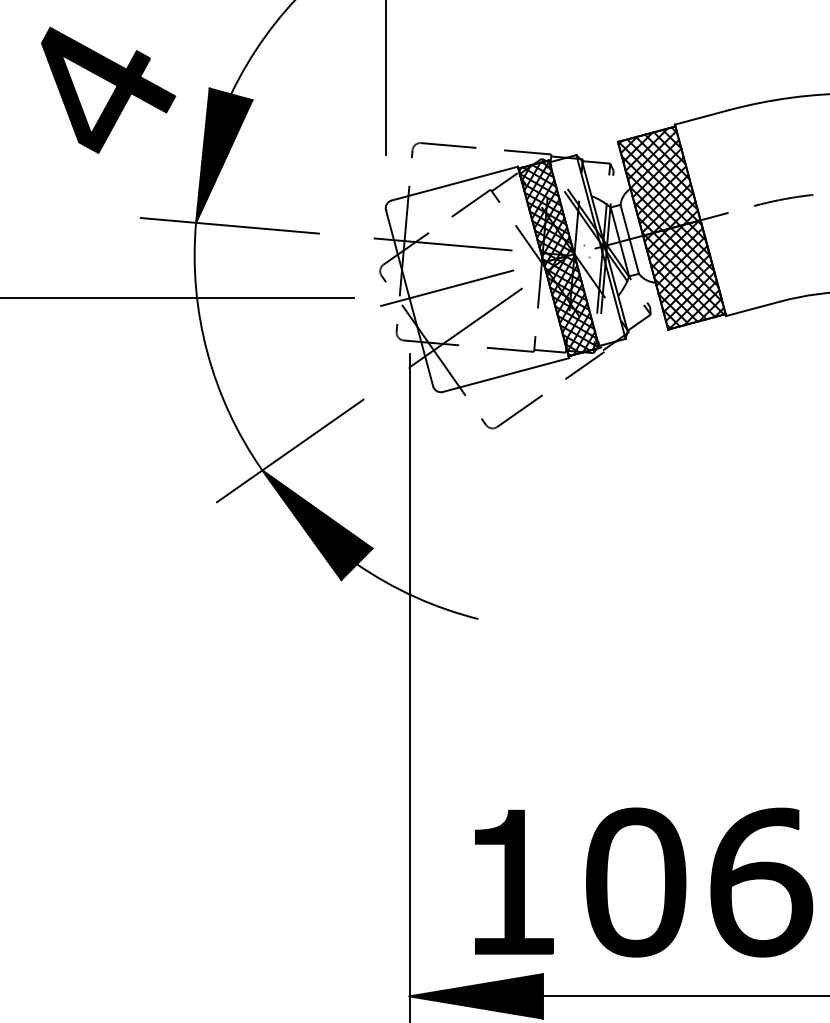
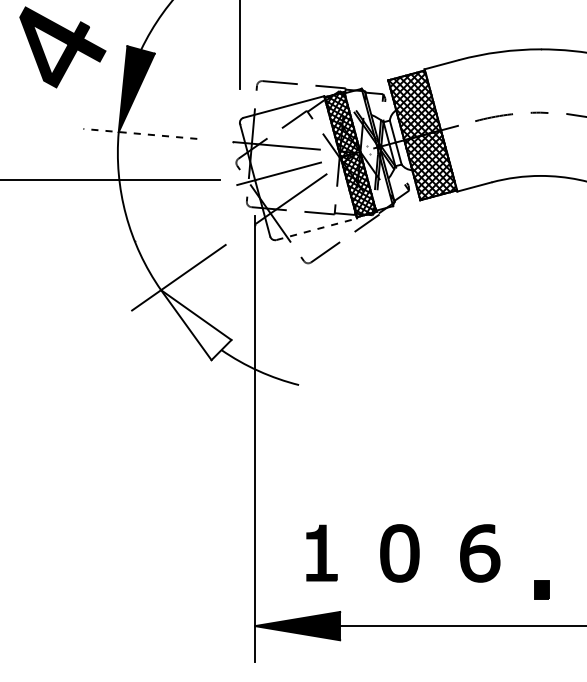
line: (228, 225) -> (139, 133), solid -> dashed
line: (505, 375) -> (316, 229), solid -> dashed
fill: (317, 525) -> (196, 325), removed
part: (513, 881) -> (321, 552), size x0.6
part: (635, 882) -> (399, 553), size x0.6
part: (762, 882) -> (480, 553), size x0.6

